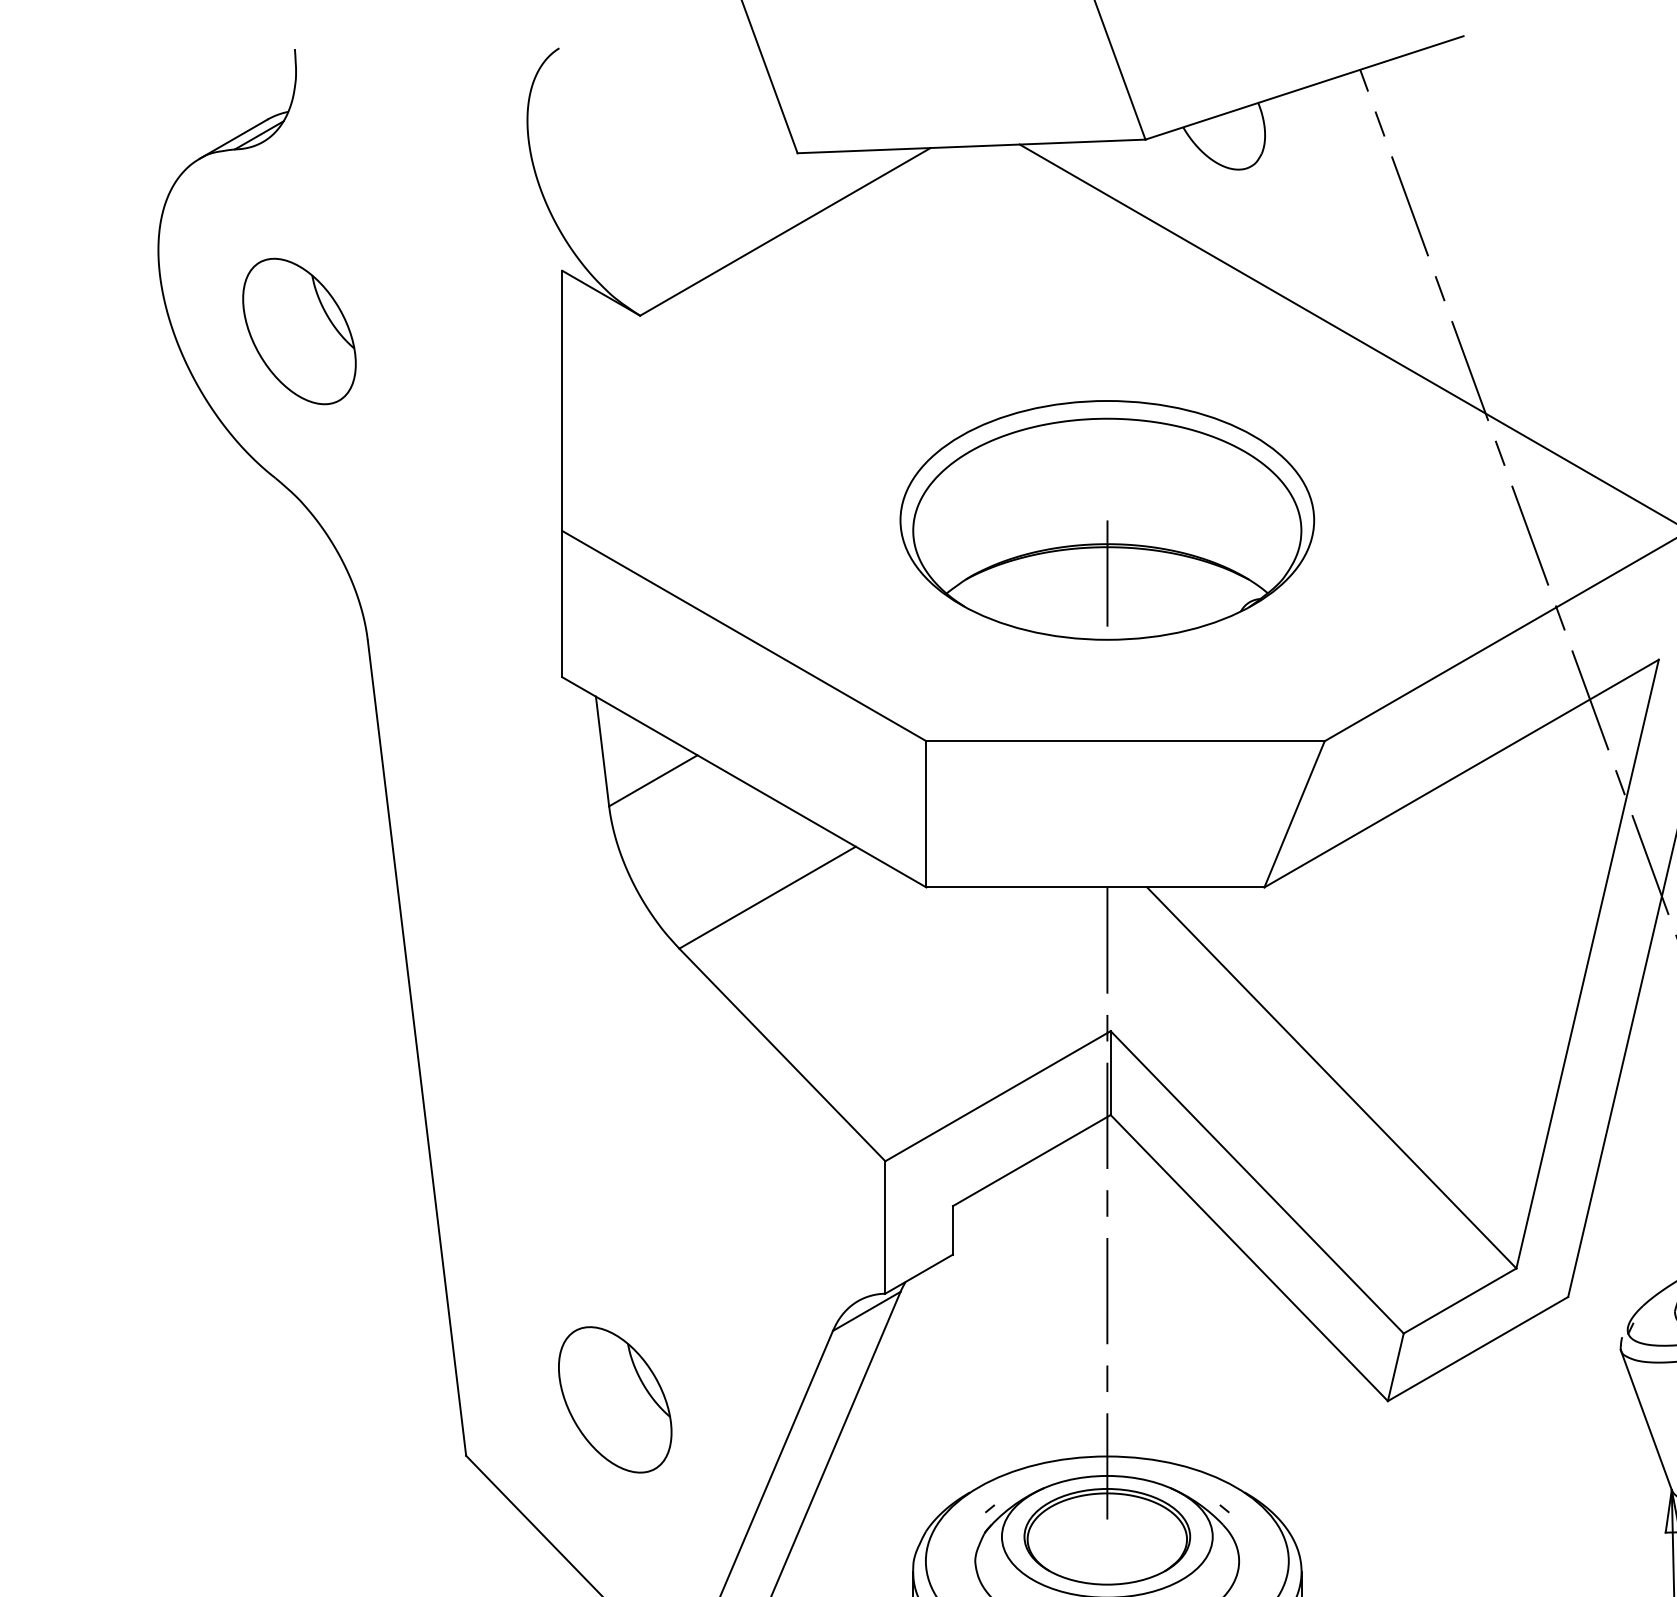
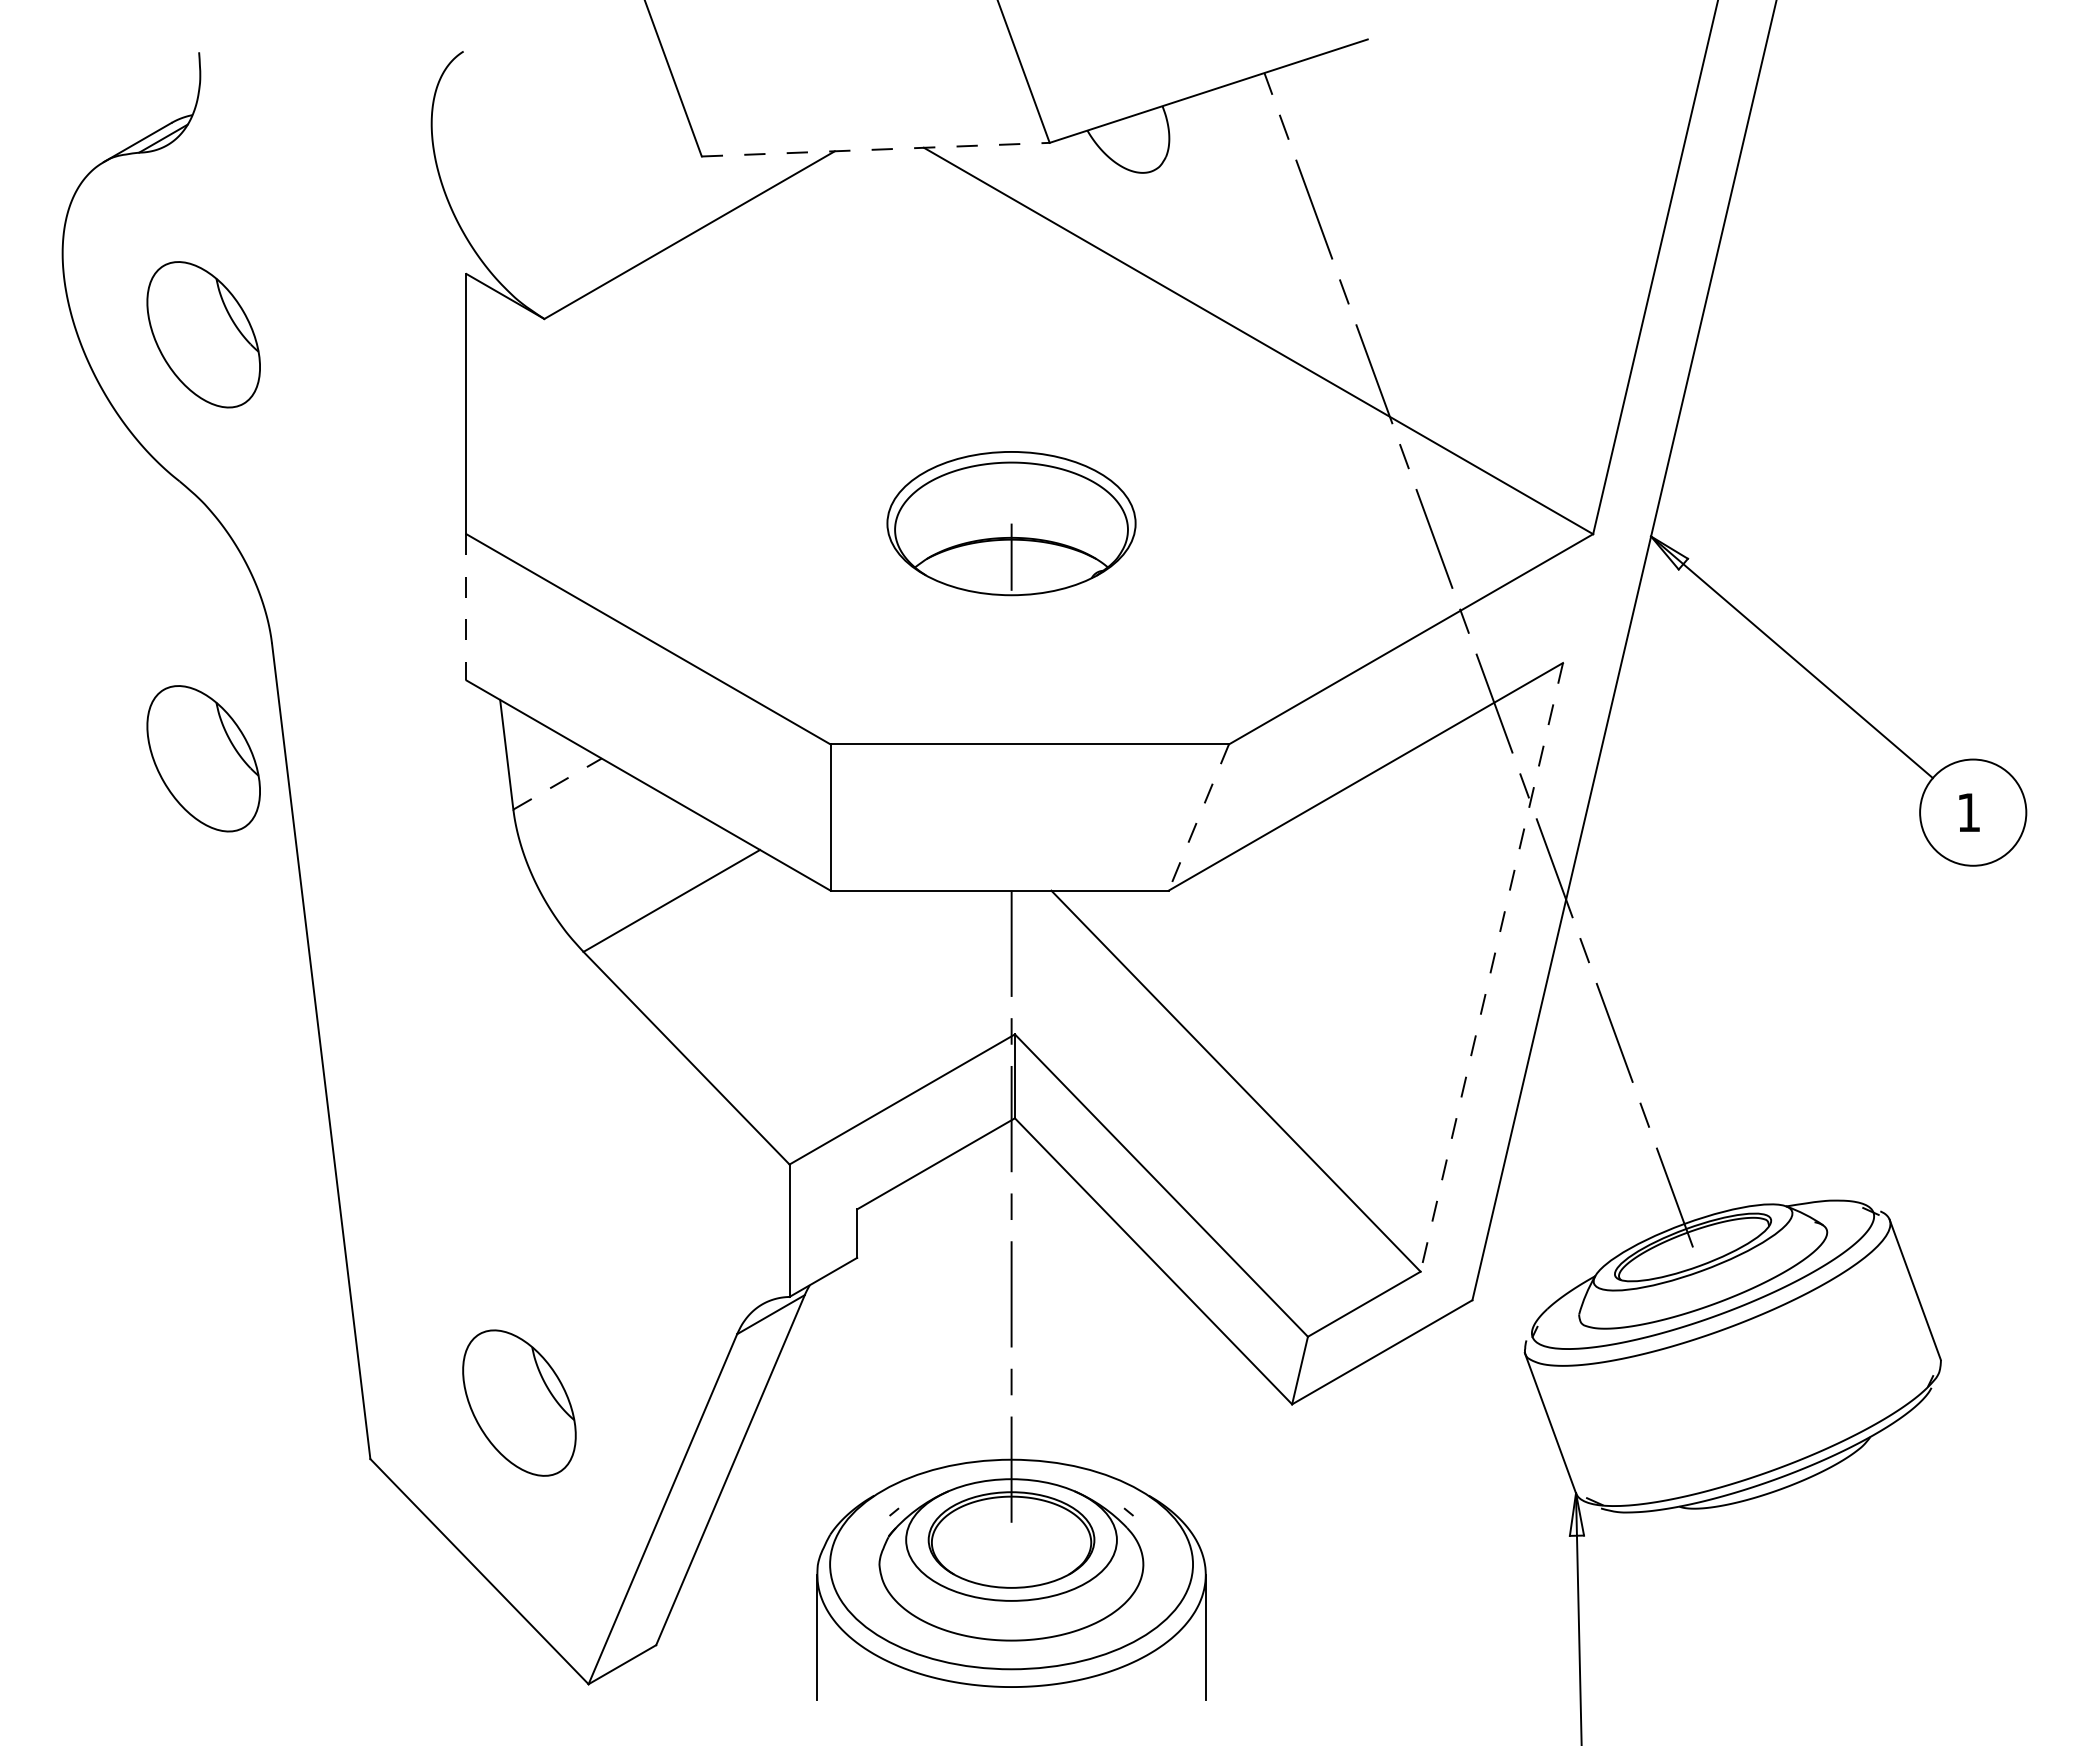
line: (972, 146) -> (876, 149), solid -> dashed
part: (1107, 520) -> (1011, 523), size x0.6
line: (562, 604) -> (466, 607), solid -> dashed
part: (299, 755) -> (203, 758), added
line: (653, 780) -> (557, 783), solid -> dashed
line: (1294, 815) -> (1198, 818), solid -> dashed
line: (1587, 964) -> (1491, 967), solid -> dashed

